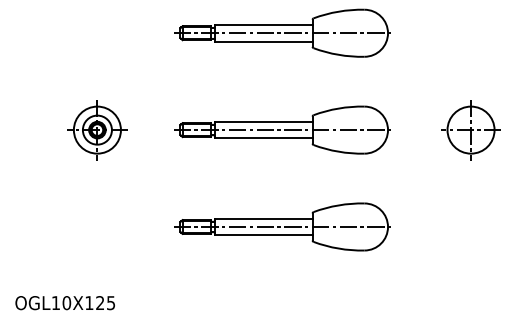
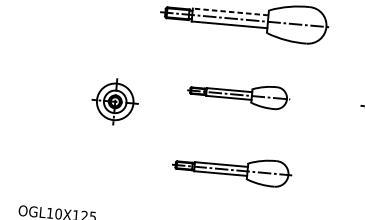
line: (263, 24) -> (230, 11), solid -> dashed
part: (282, 129) -> (237, 94), size x0.6
part: (97, 130) -> (115, 102), moved
part: (282, 226) -> (231, 169), size x0.7

